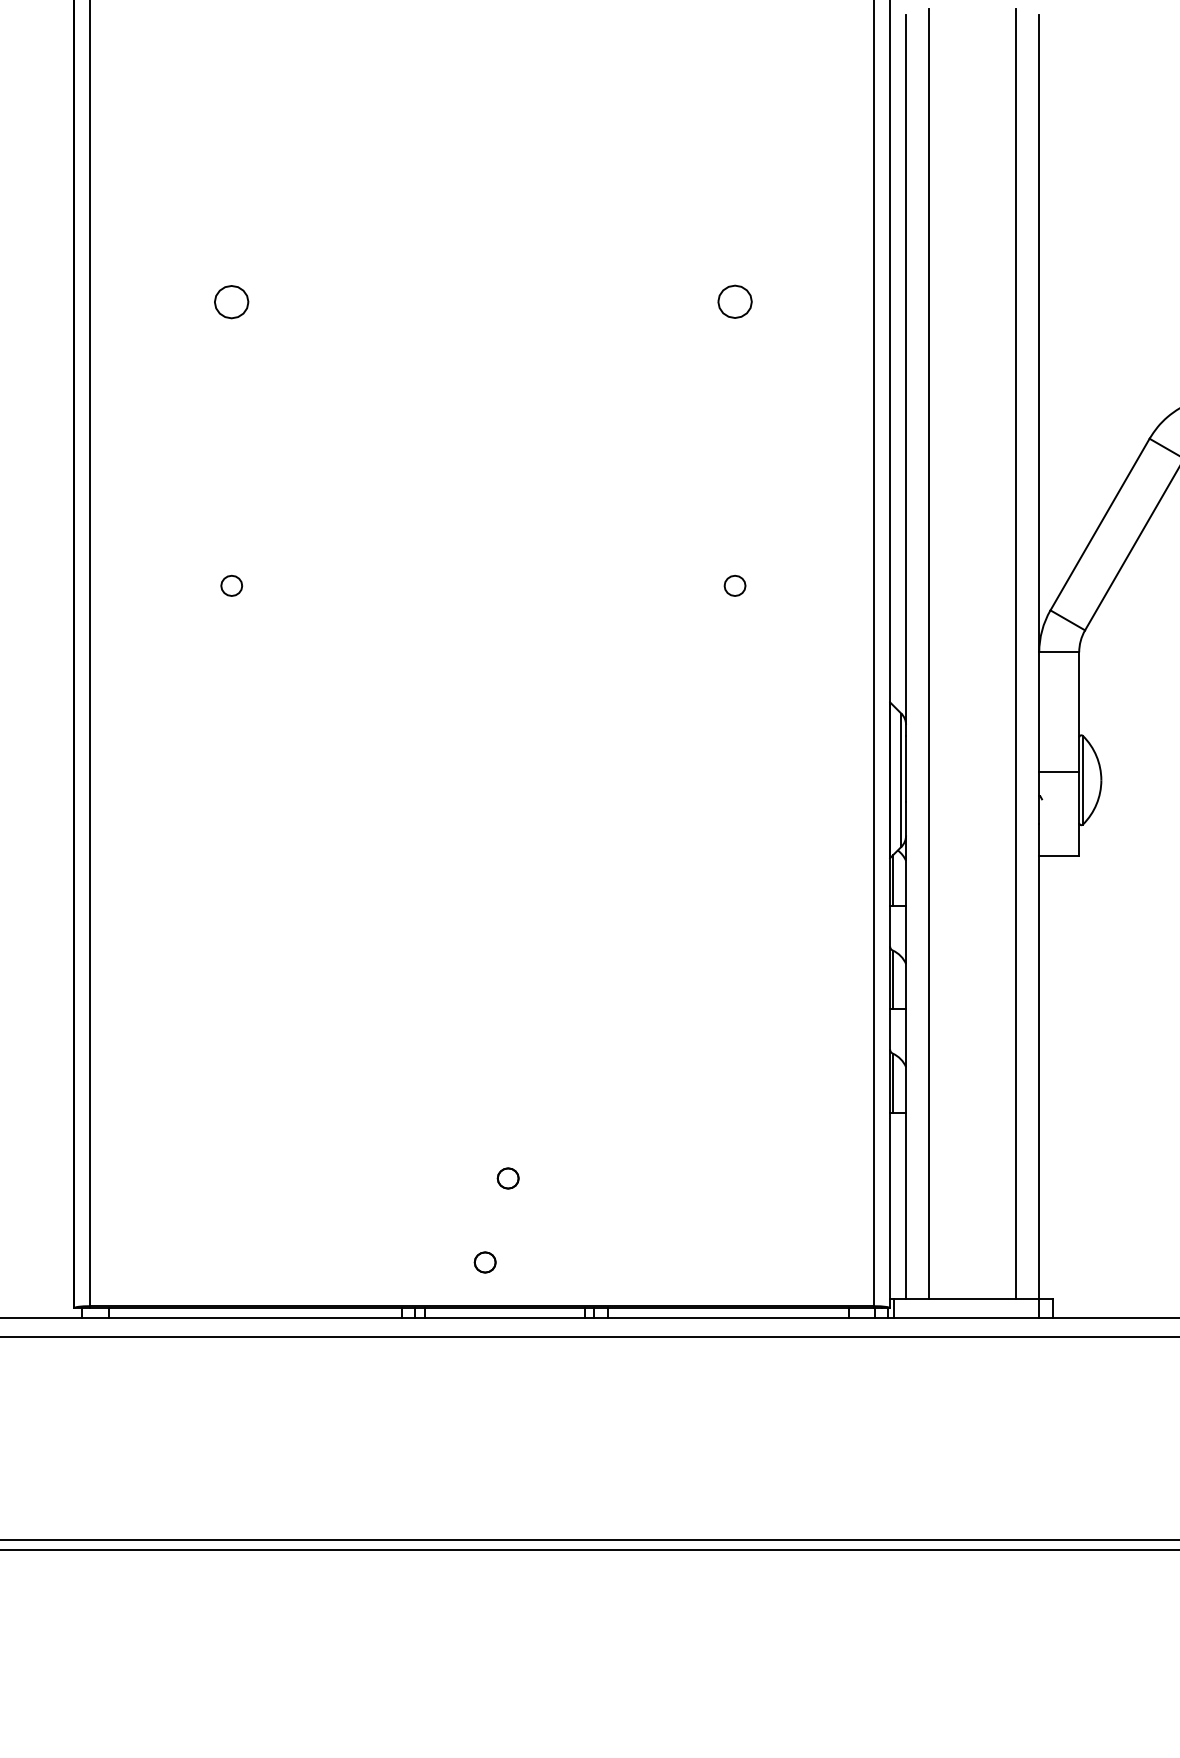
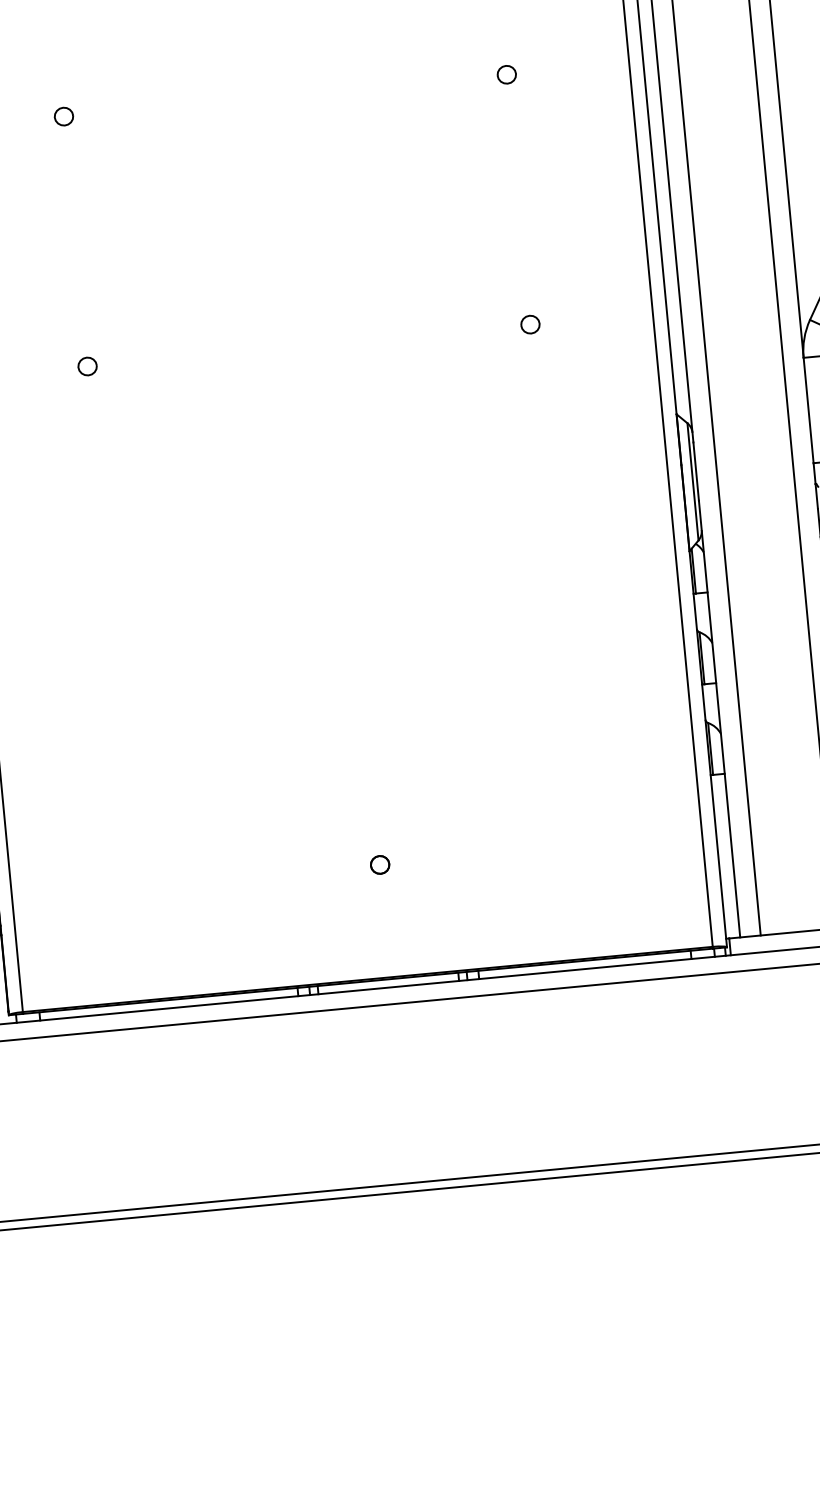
part: (231, 301) -> (63, 116), size x0.62
part: (734, 301) -> (506, 74), size x0.62
part: (484, 1262) -> (366, 940), removed

